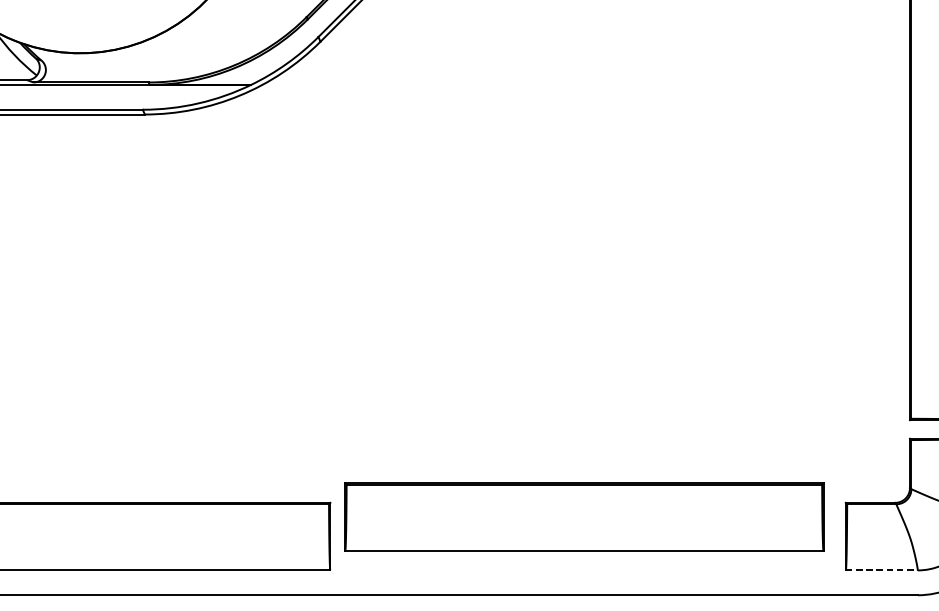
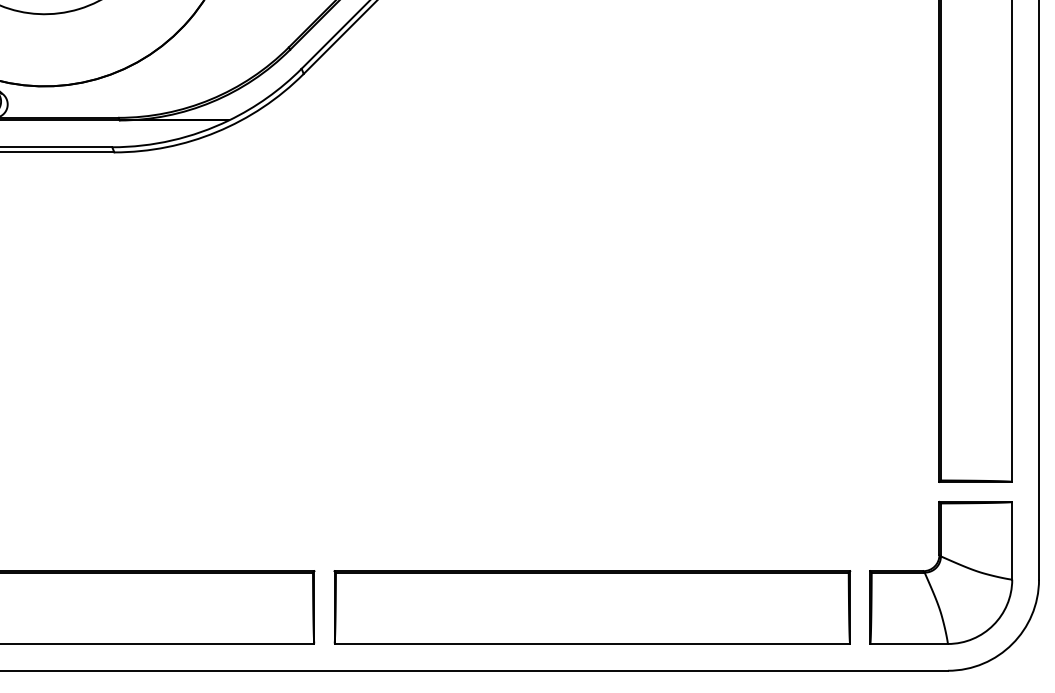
part: (584, 517) -> (592, 607), moved
line: (882, 569) -> (909, 643), dashed -> solid

